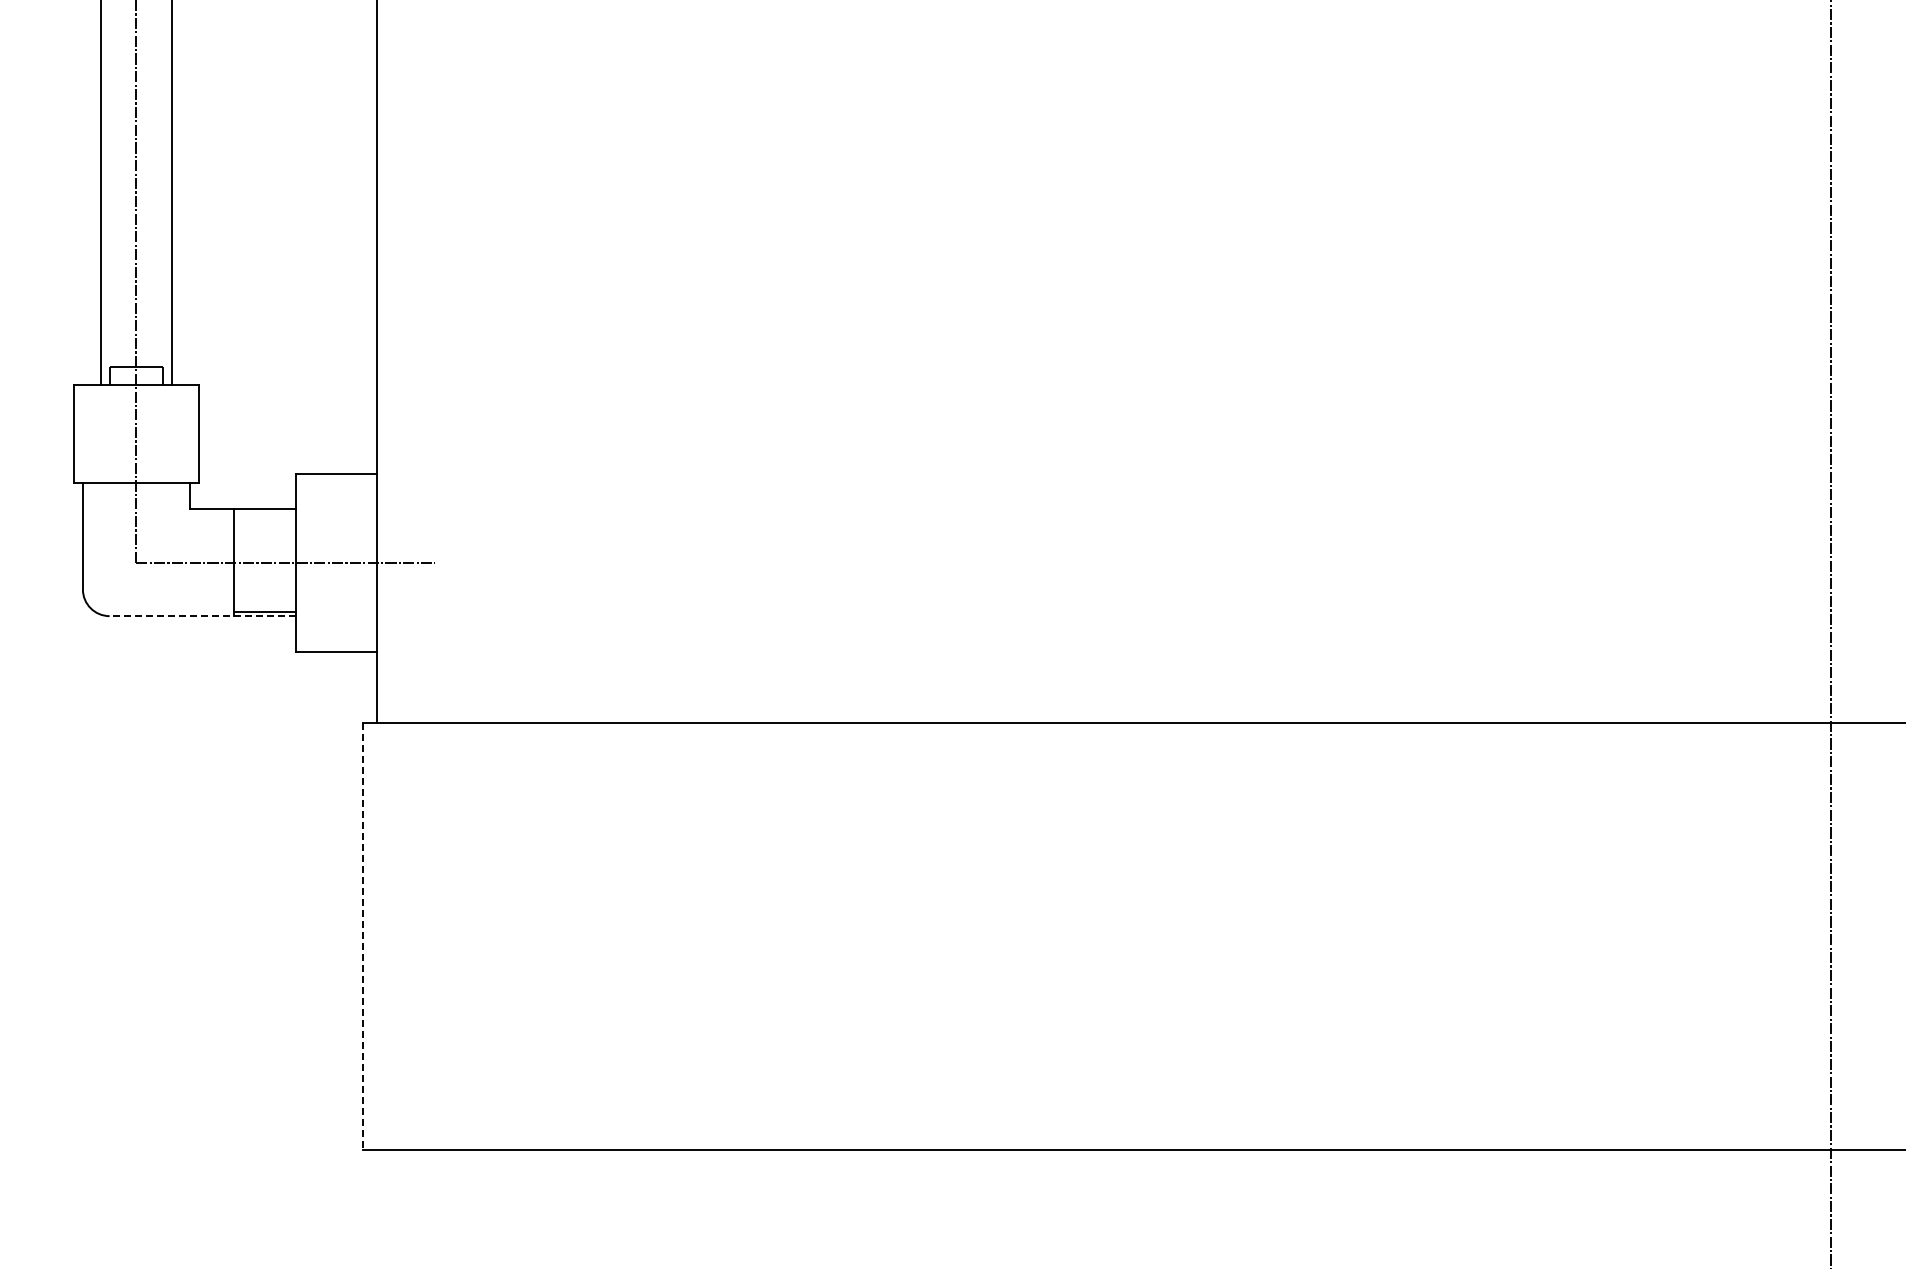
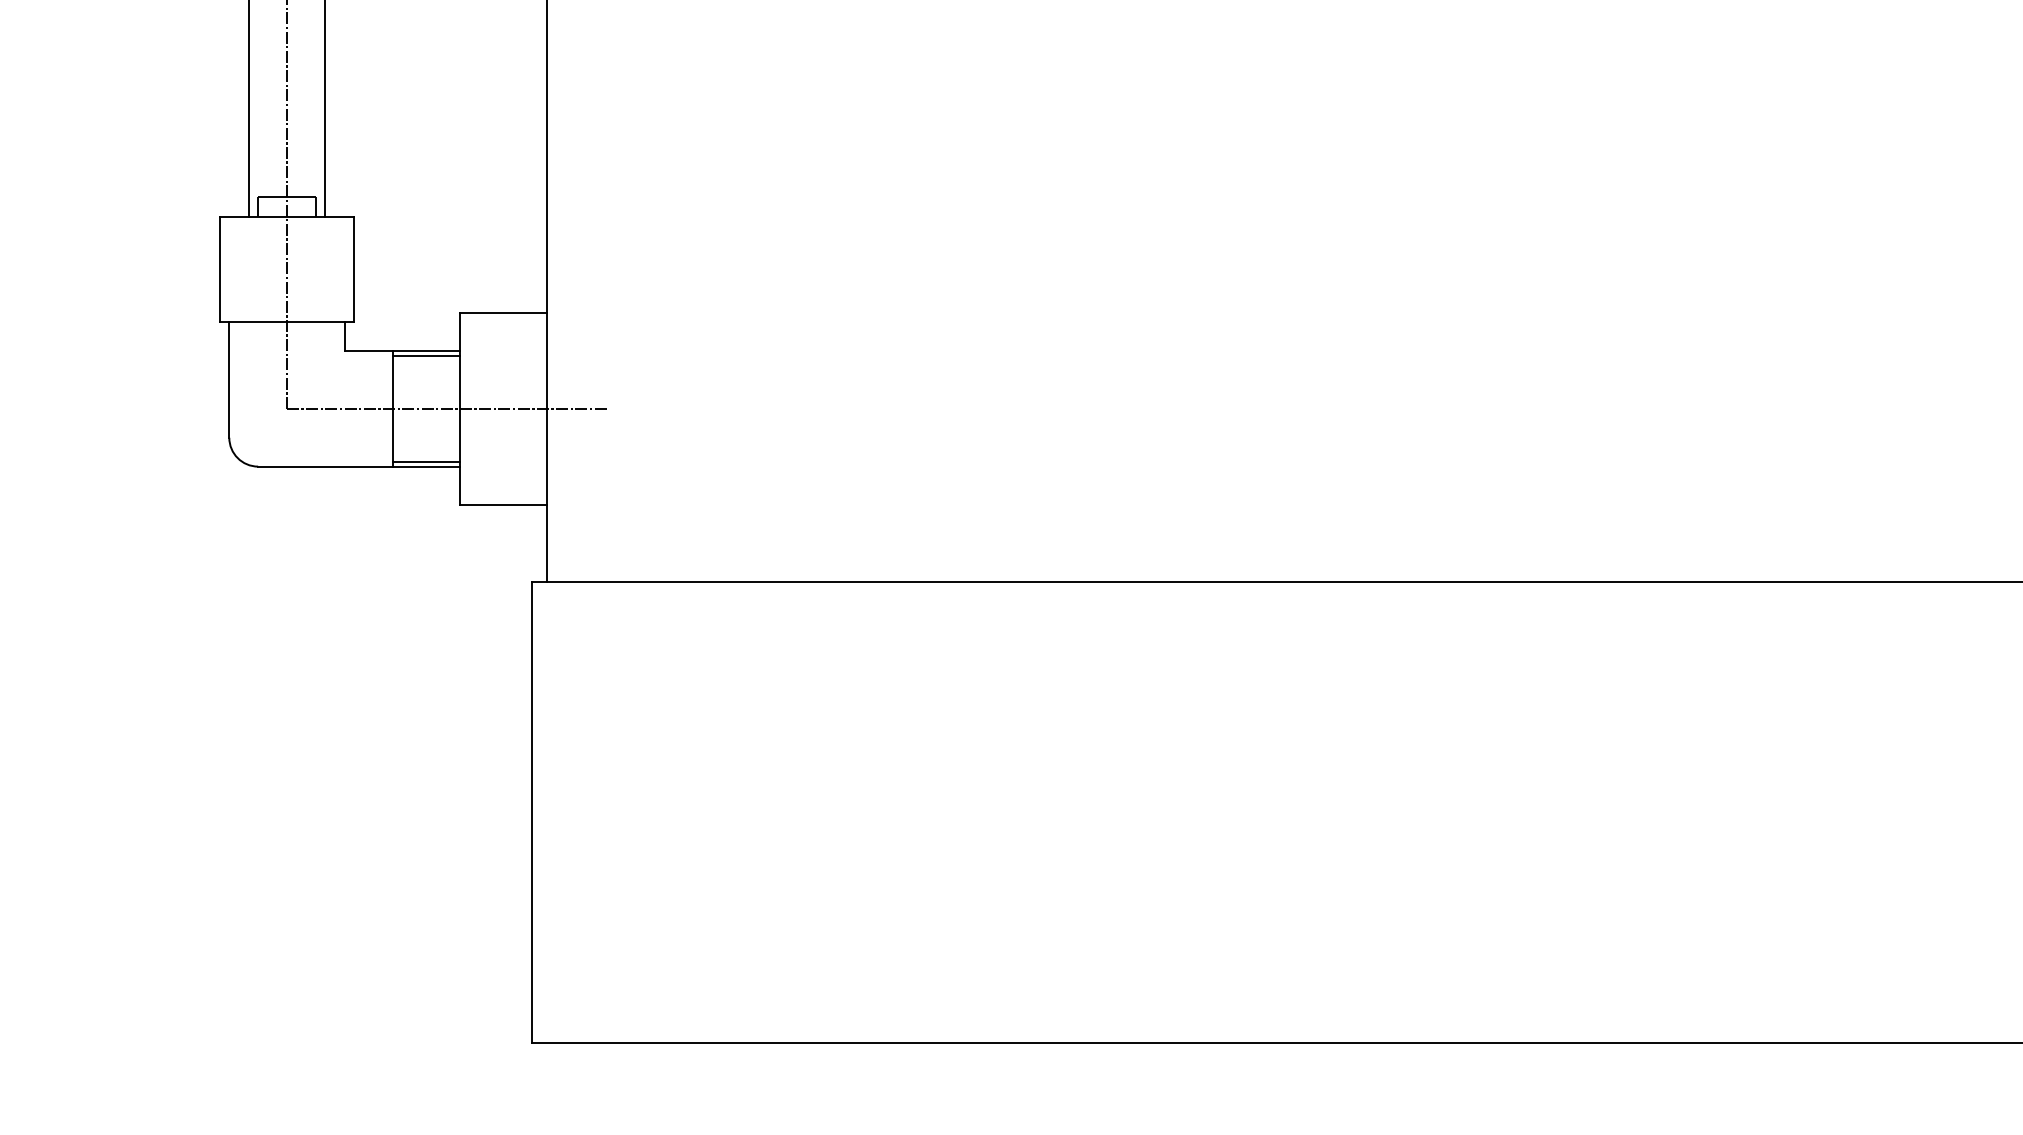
line: (265, 513) -> (426, 355), added
line: (202, 616) -> (358, 466), dashed -> solid
line: (363, 936) -> (532, 812), dashed -> solid

